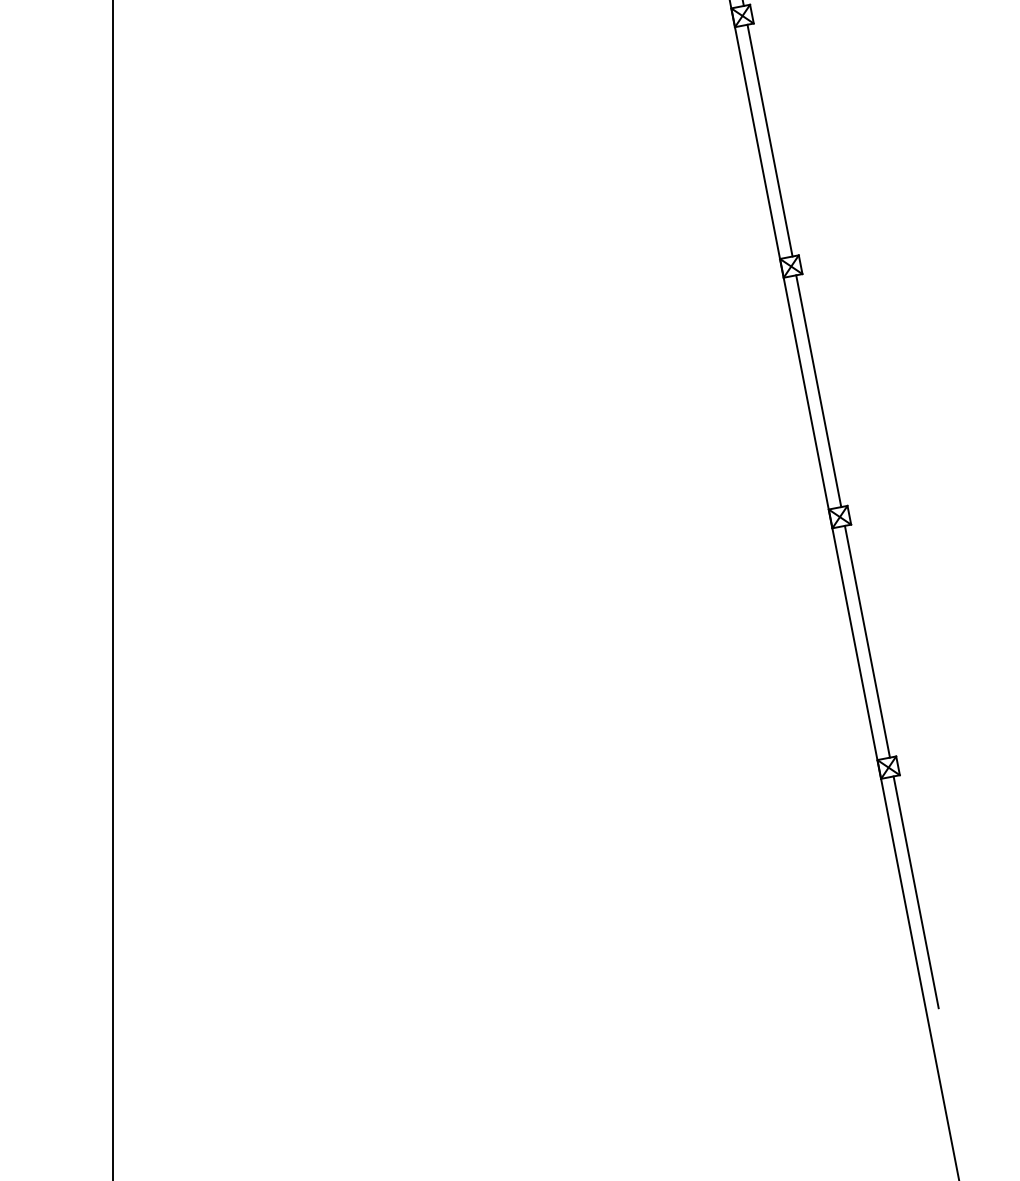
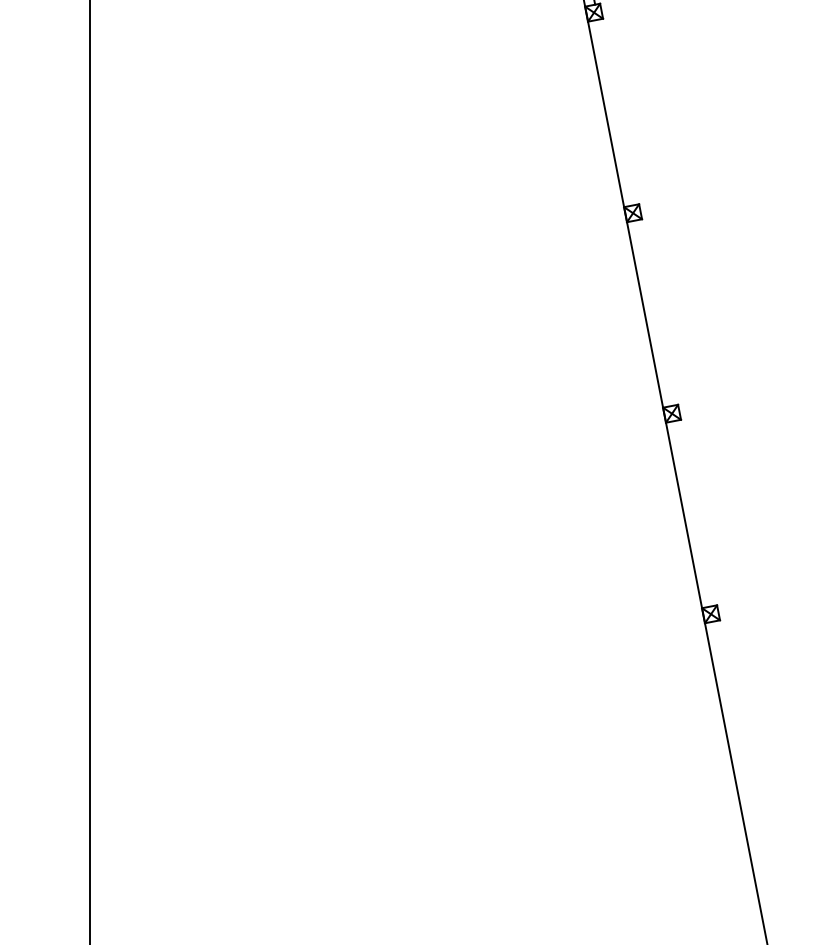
line: (769, 140) -> (615, 112), removed
line: (818, 391) -> (654, 313), removed
line: (866, 641) -> (693, 513), removed
line: (915, 892) -> (732, 714), removed

